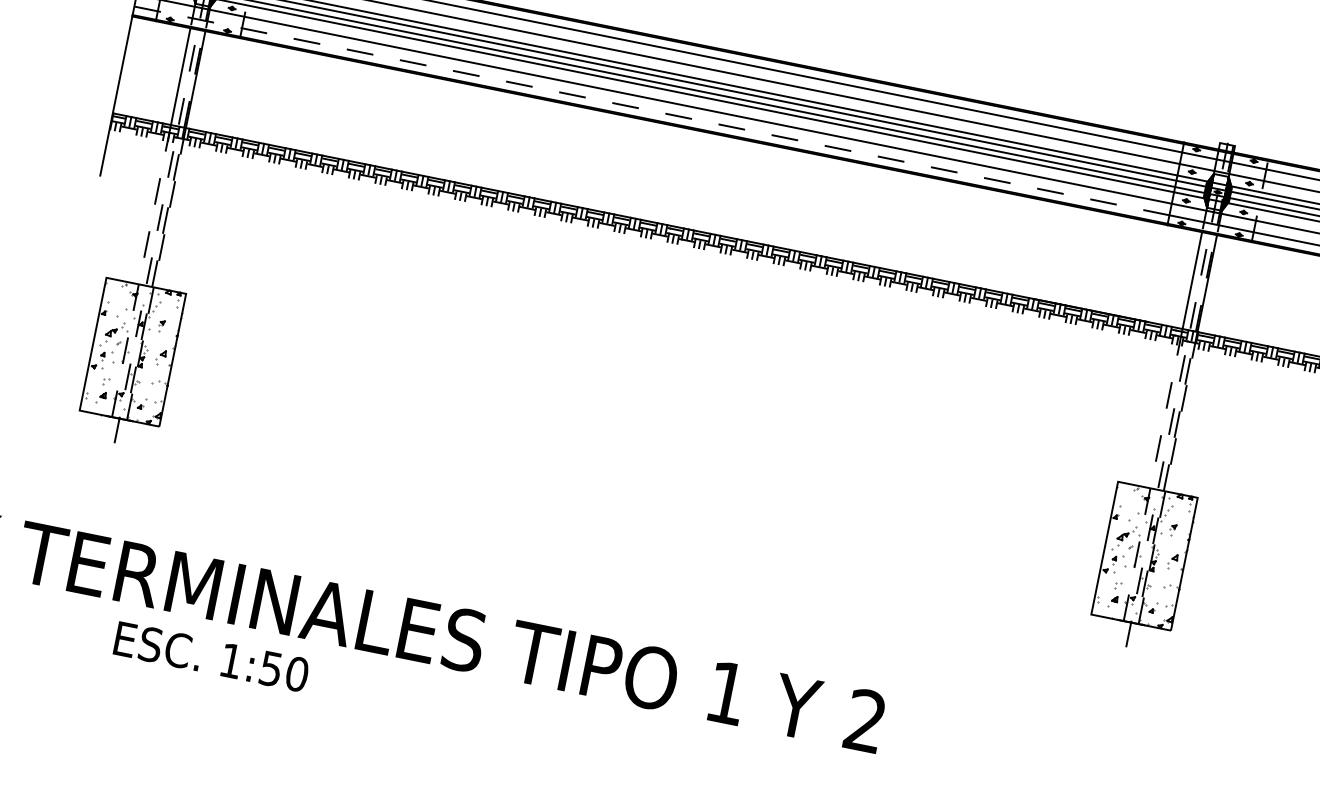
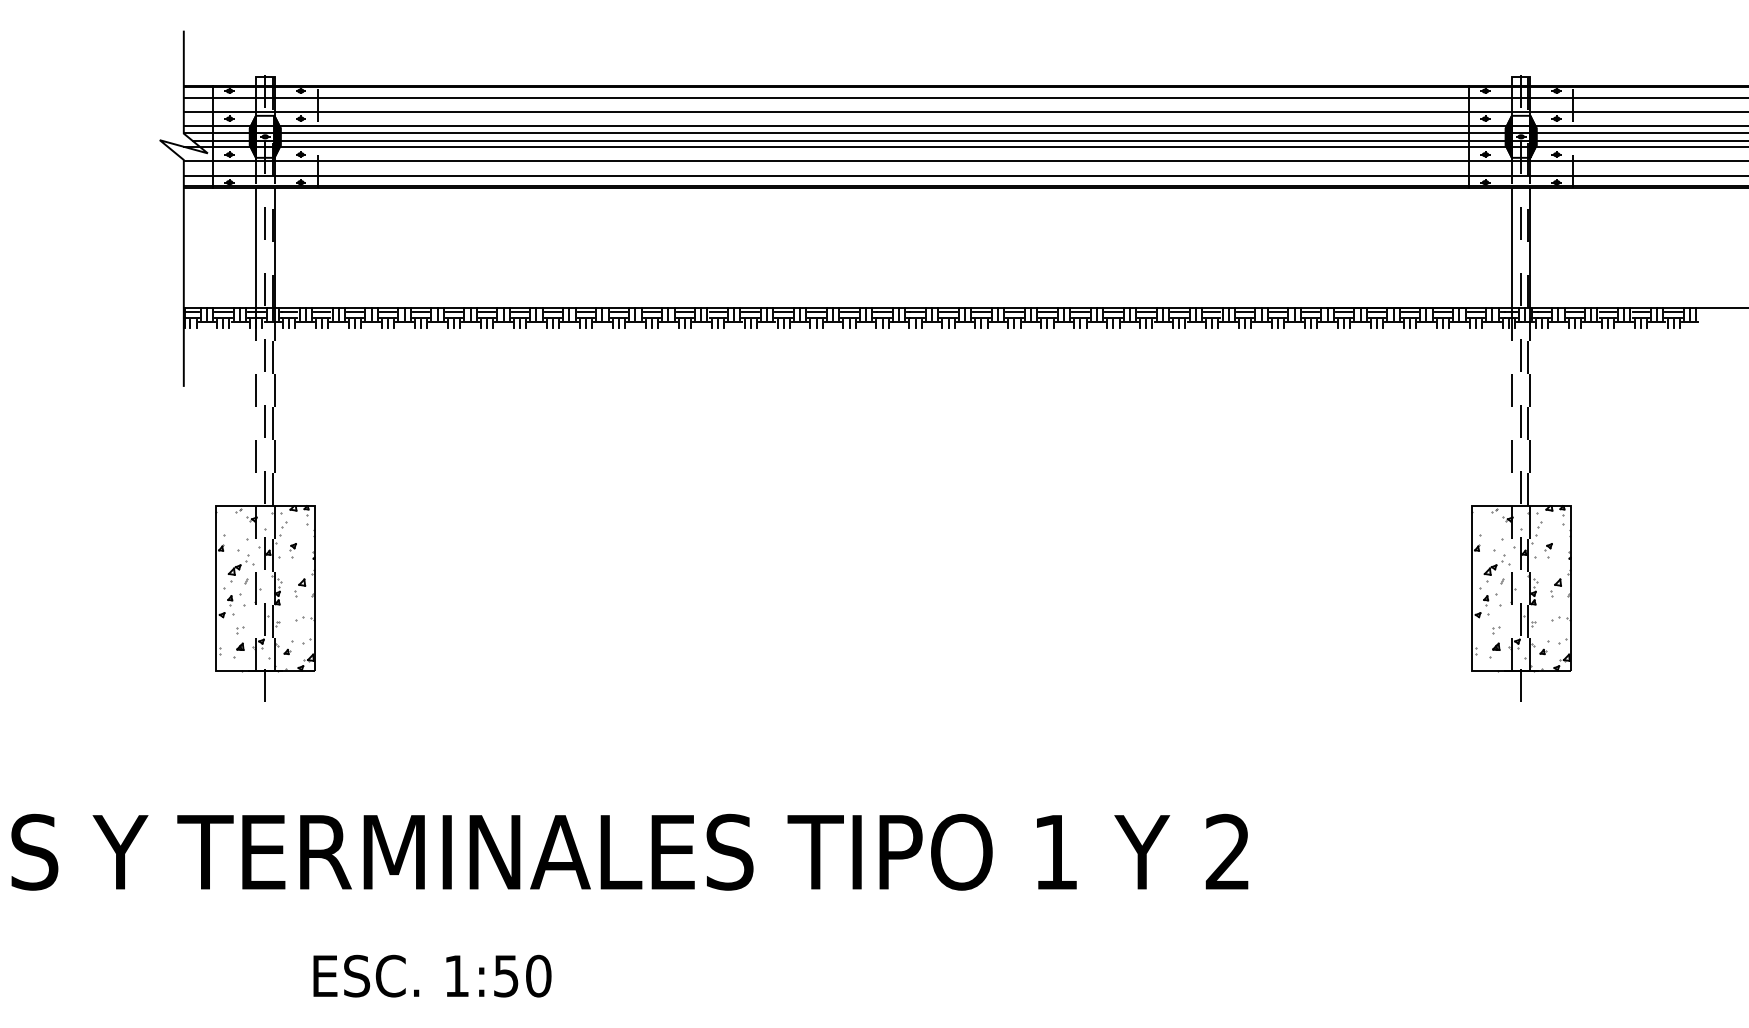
line: (652, 110) -> (826, 175), dashed -> solid
text: (211, 656) -> (432, 975), moved

